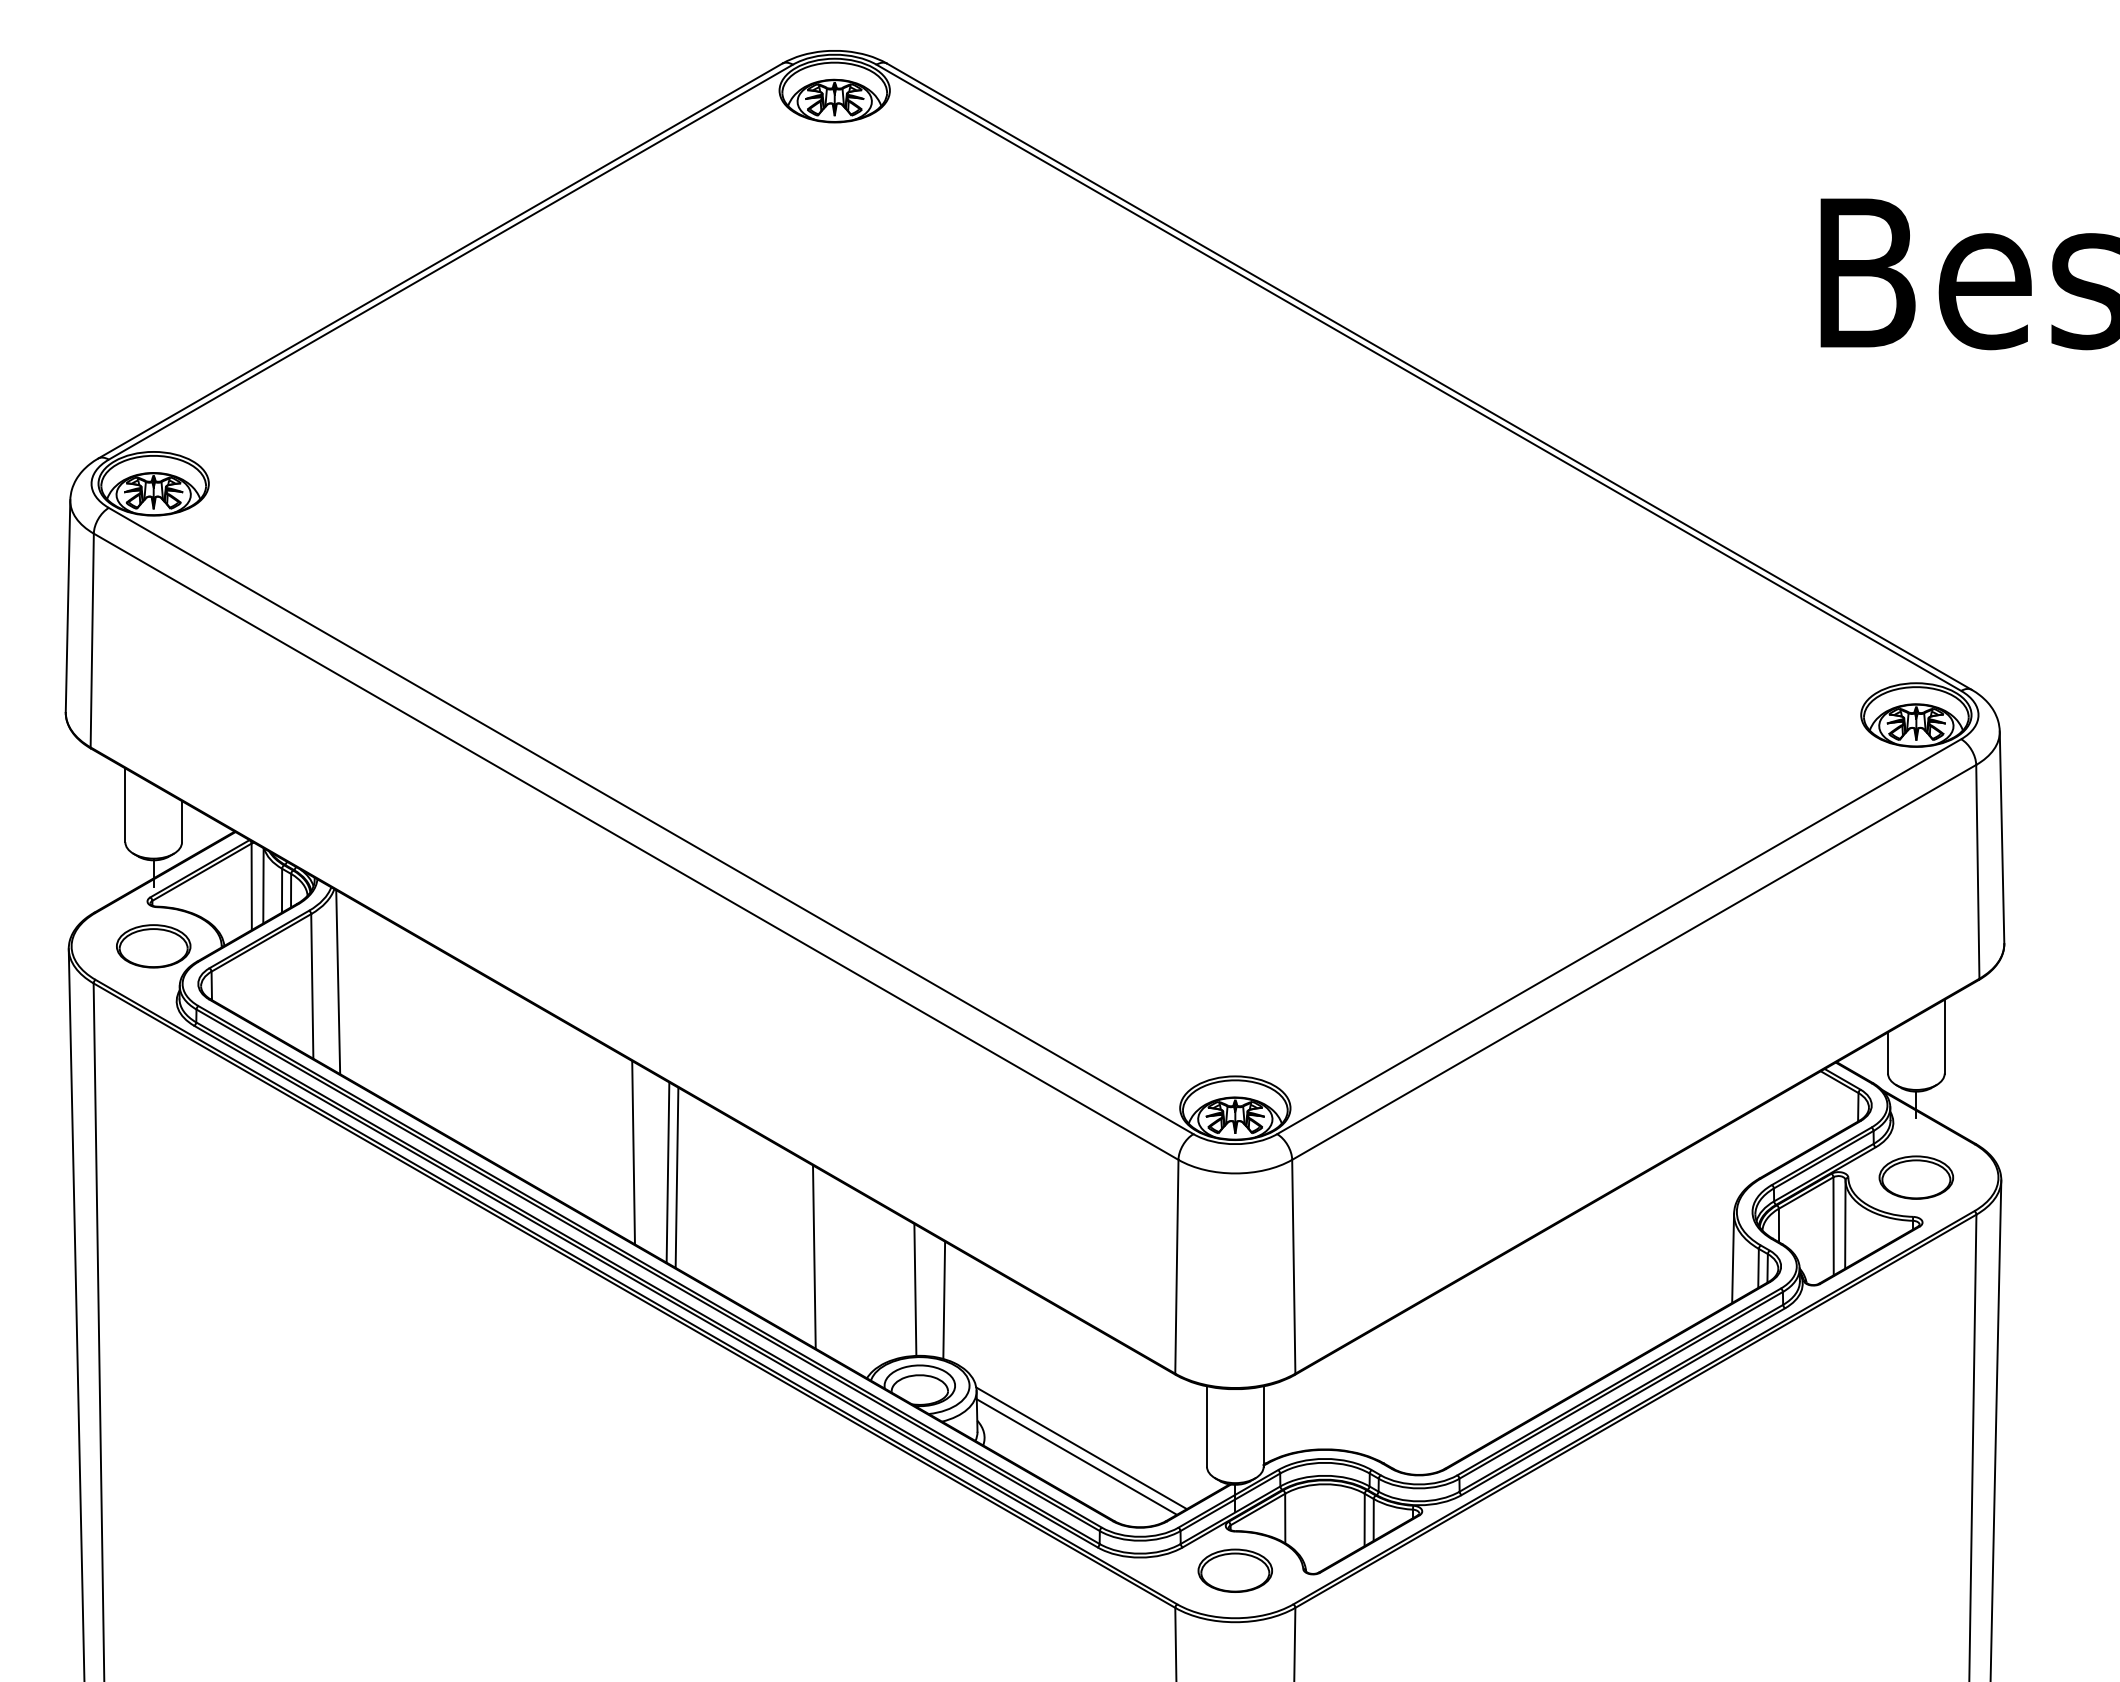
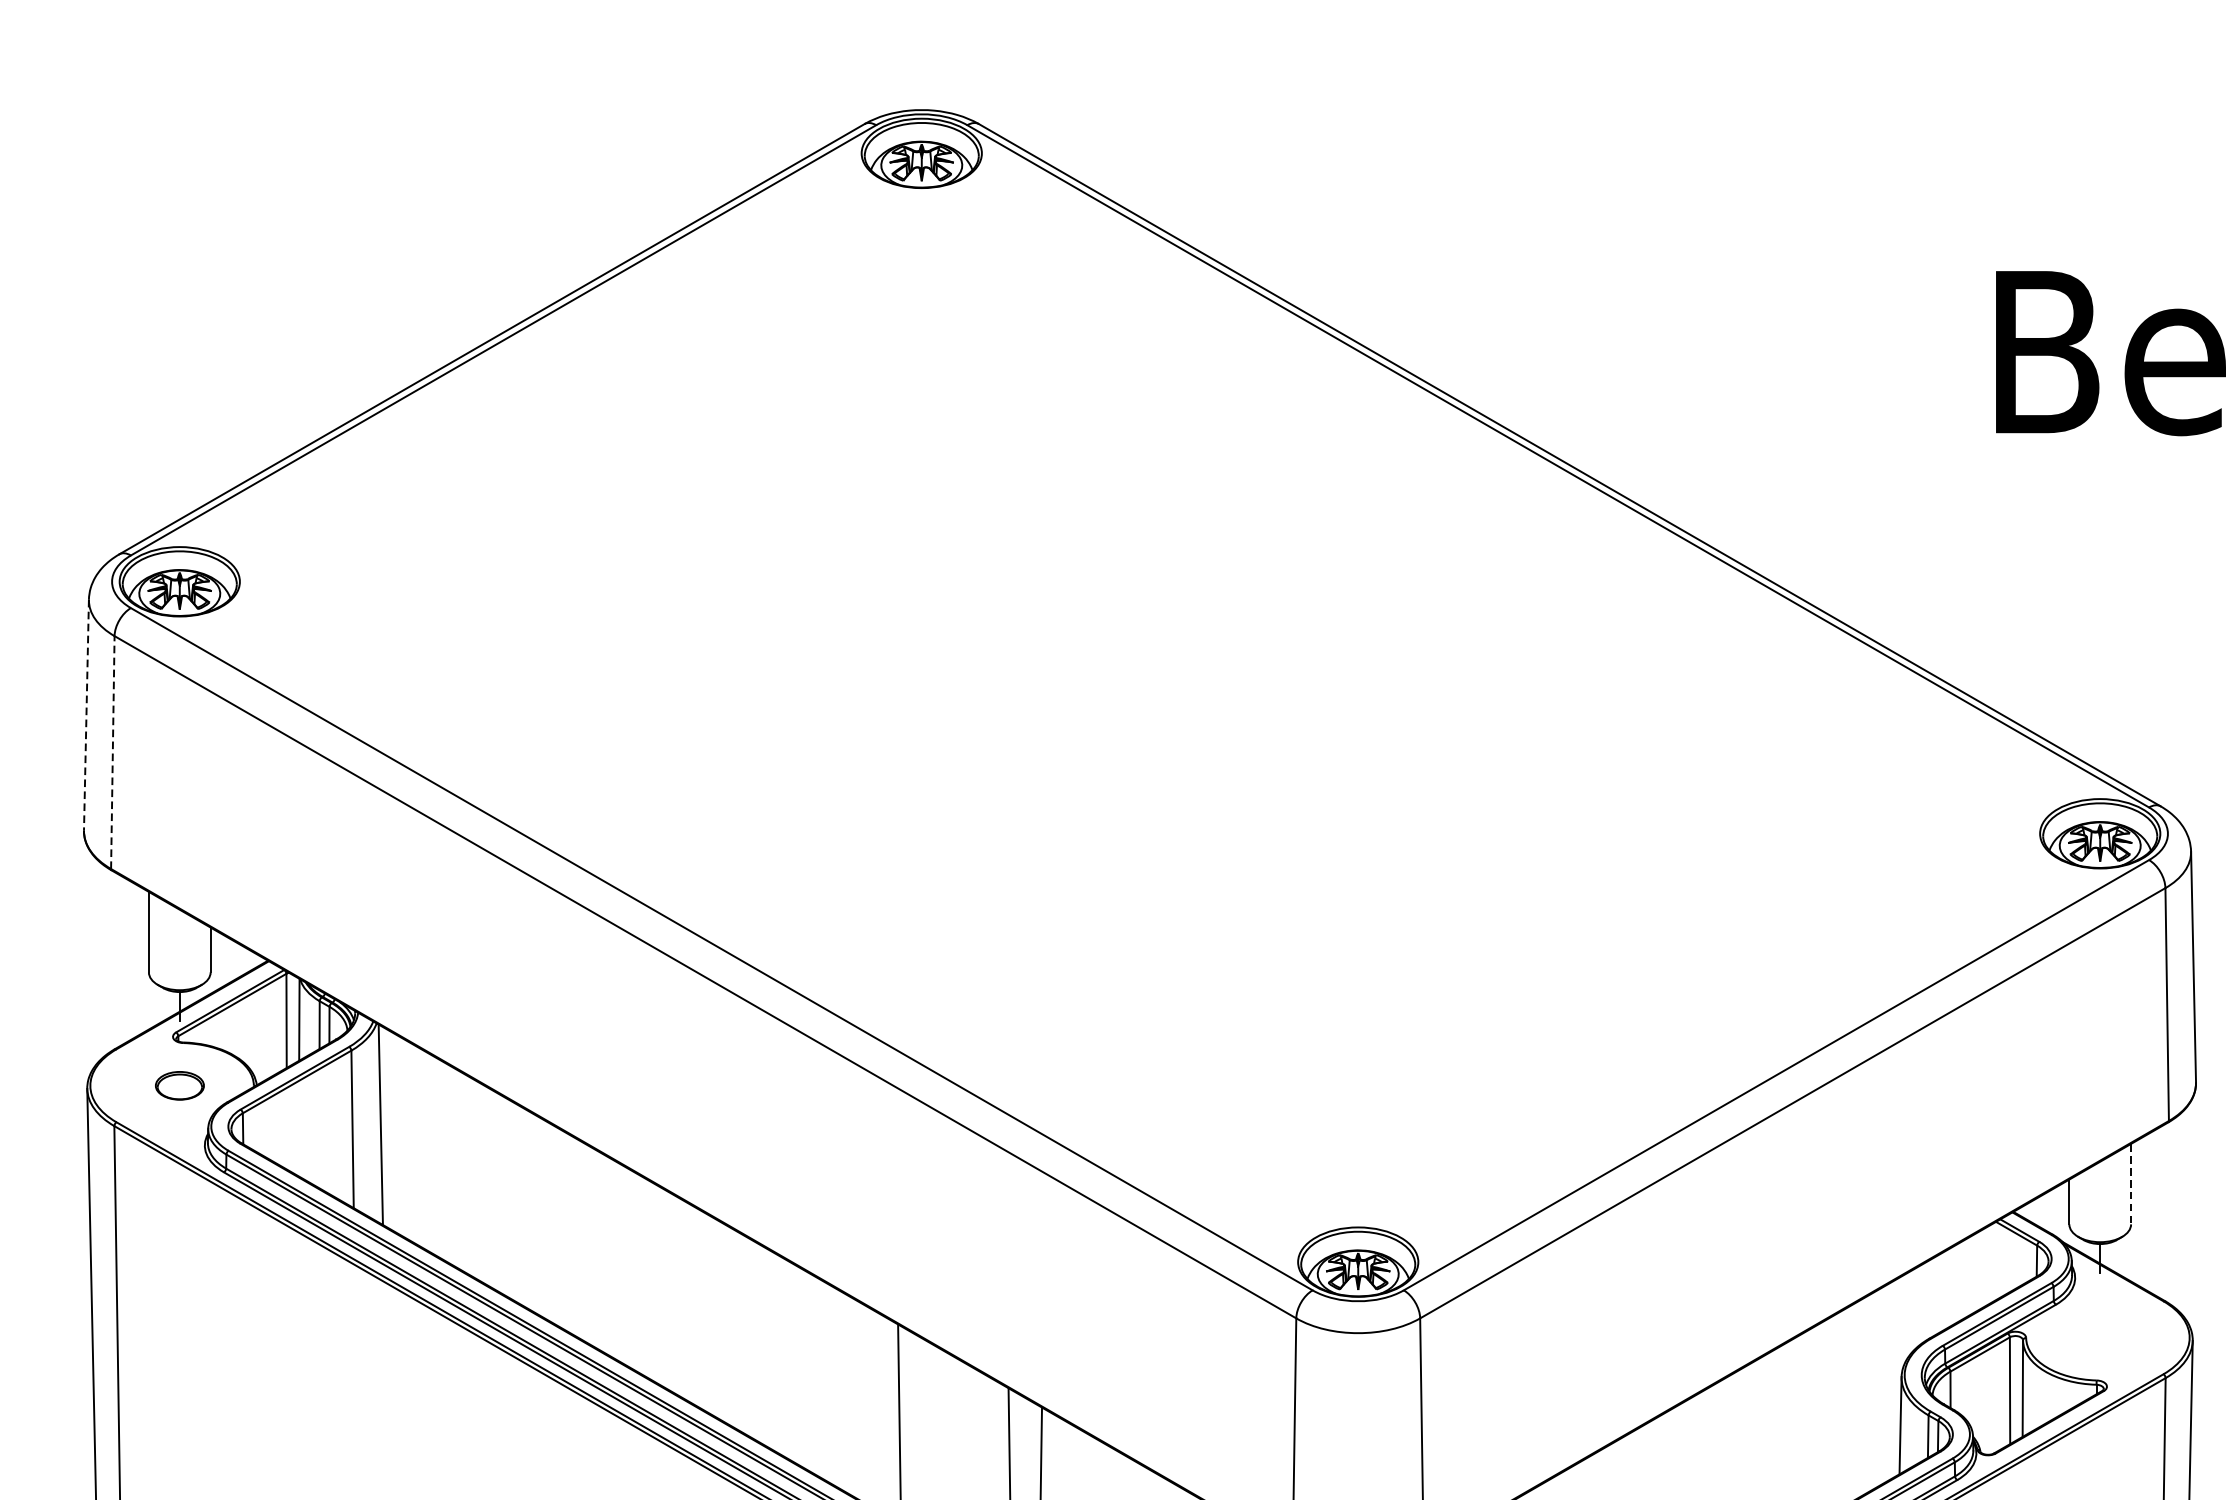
line: (68, 606) -> (86, 715), solid -> dashed
line: (92, 640) -> (113, 752), solid -> dashed
part: (153, 946) -> (179, 1085), size x0.6
line: (1944, 1036) -> (2130, 1183), solid -> dashed
line: (633, 1152) -> (702, 1310), removed
line: (667, 1172) -> (739, 1332), removed
line: (676, 1177) -> (749, 1337), removed
part: (1916, 1177) -> (2100, 1337), removed

